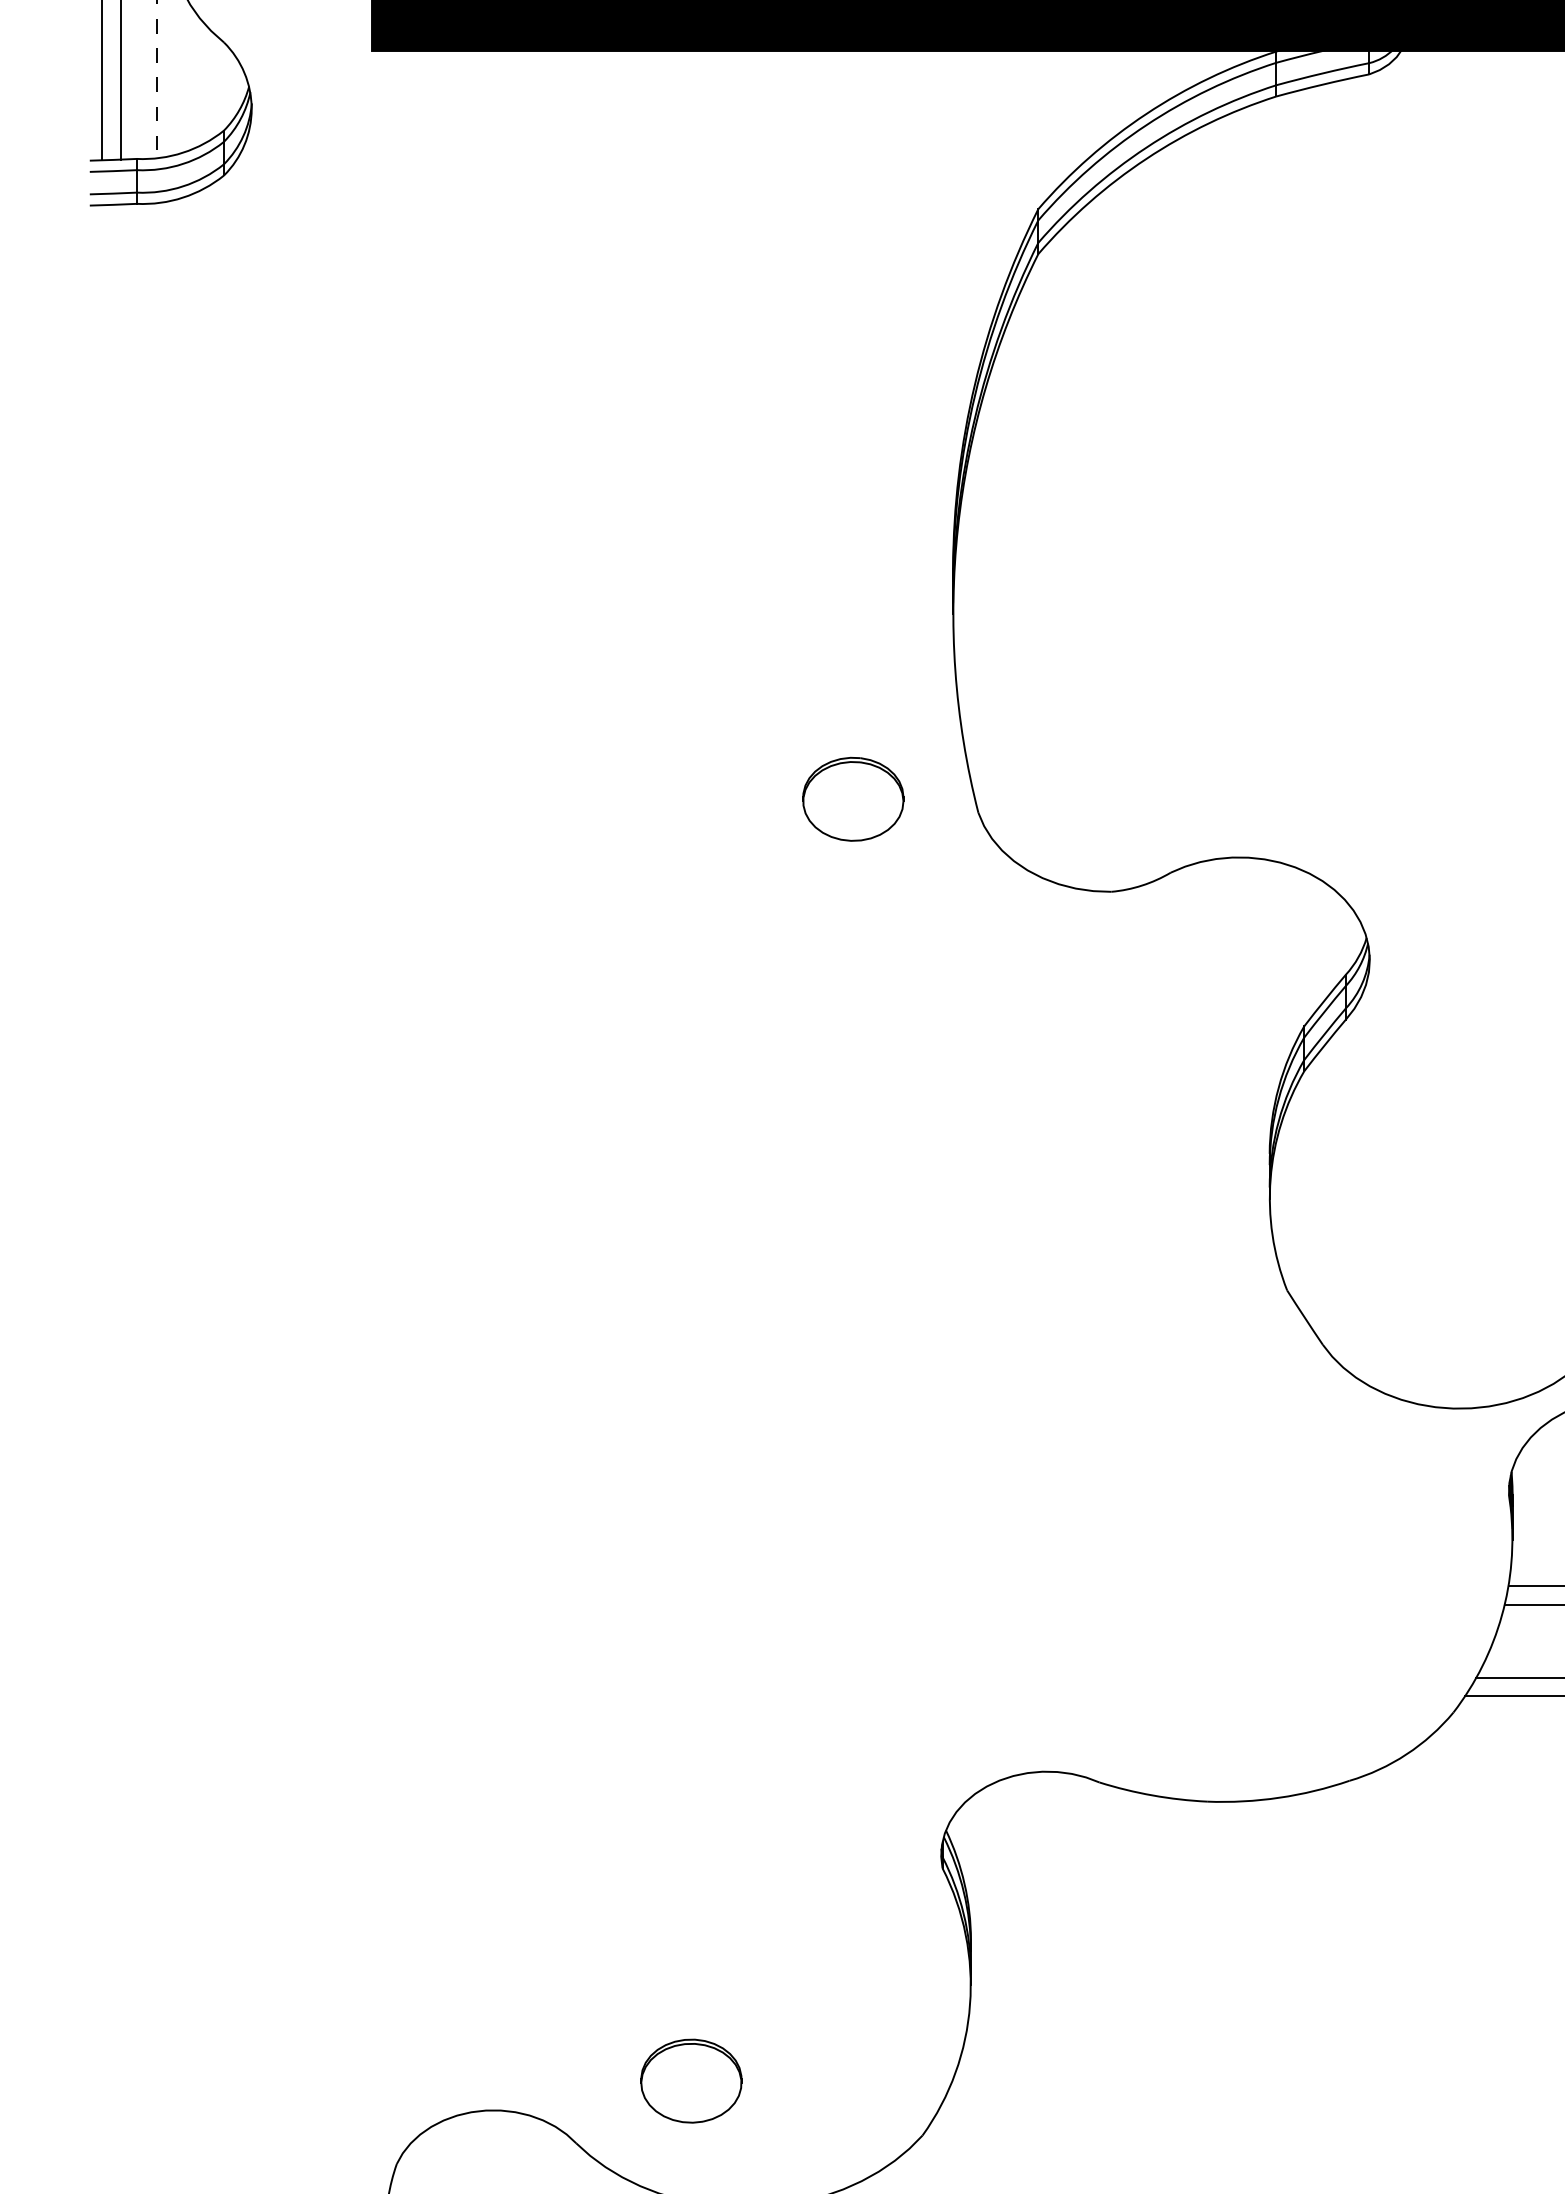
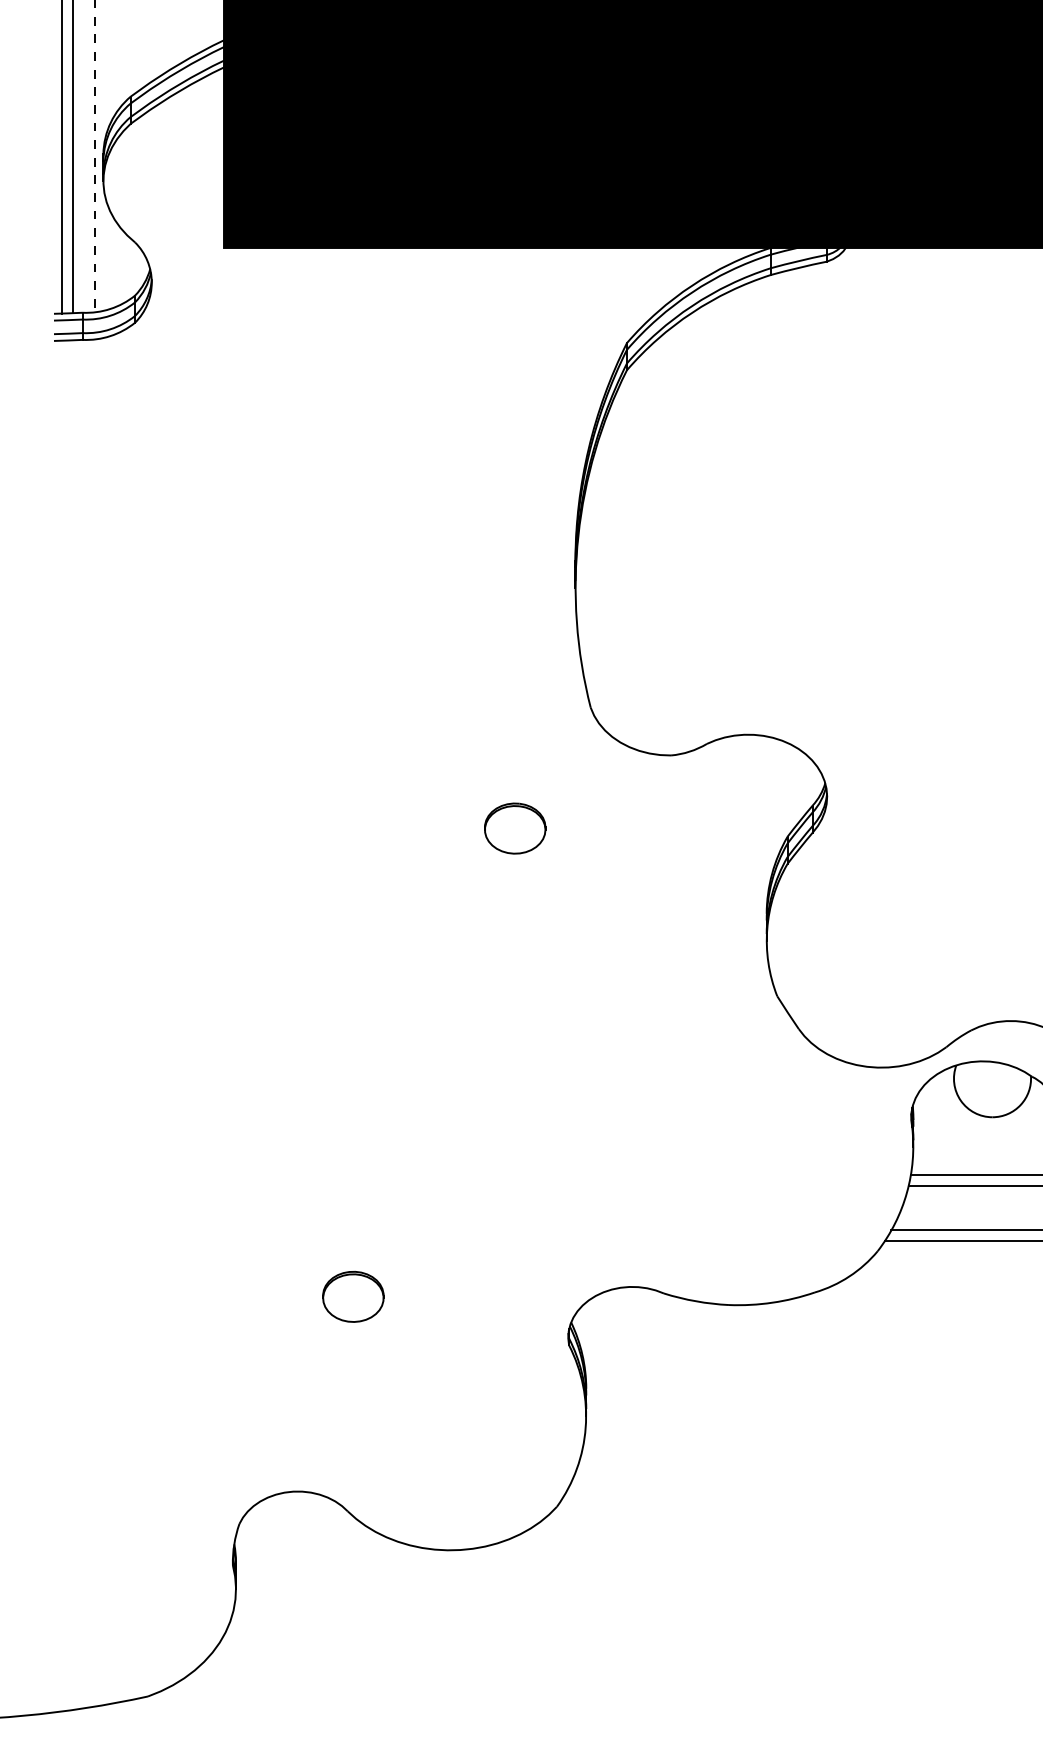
part: (853, 799) -> (515, 828), moved
part: (691, 2080) -> (353, 1296), moved

